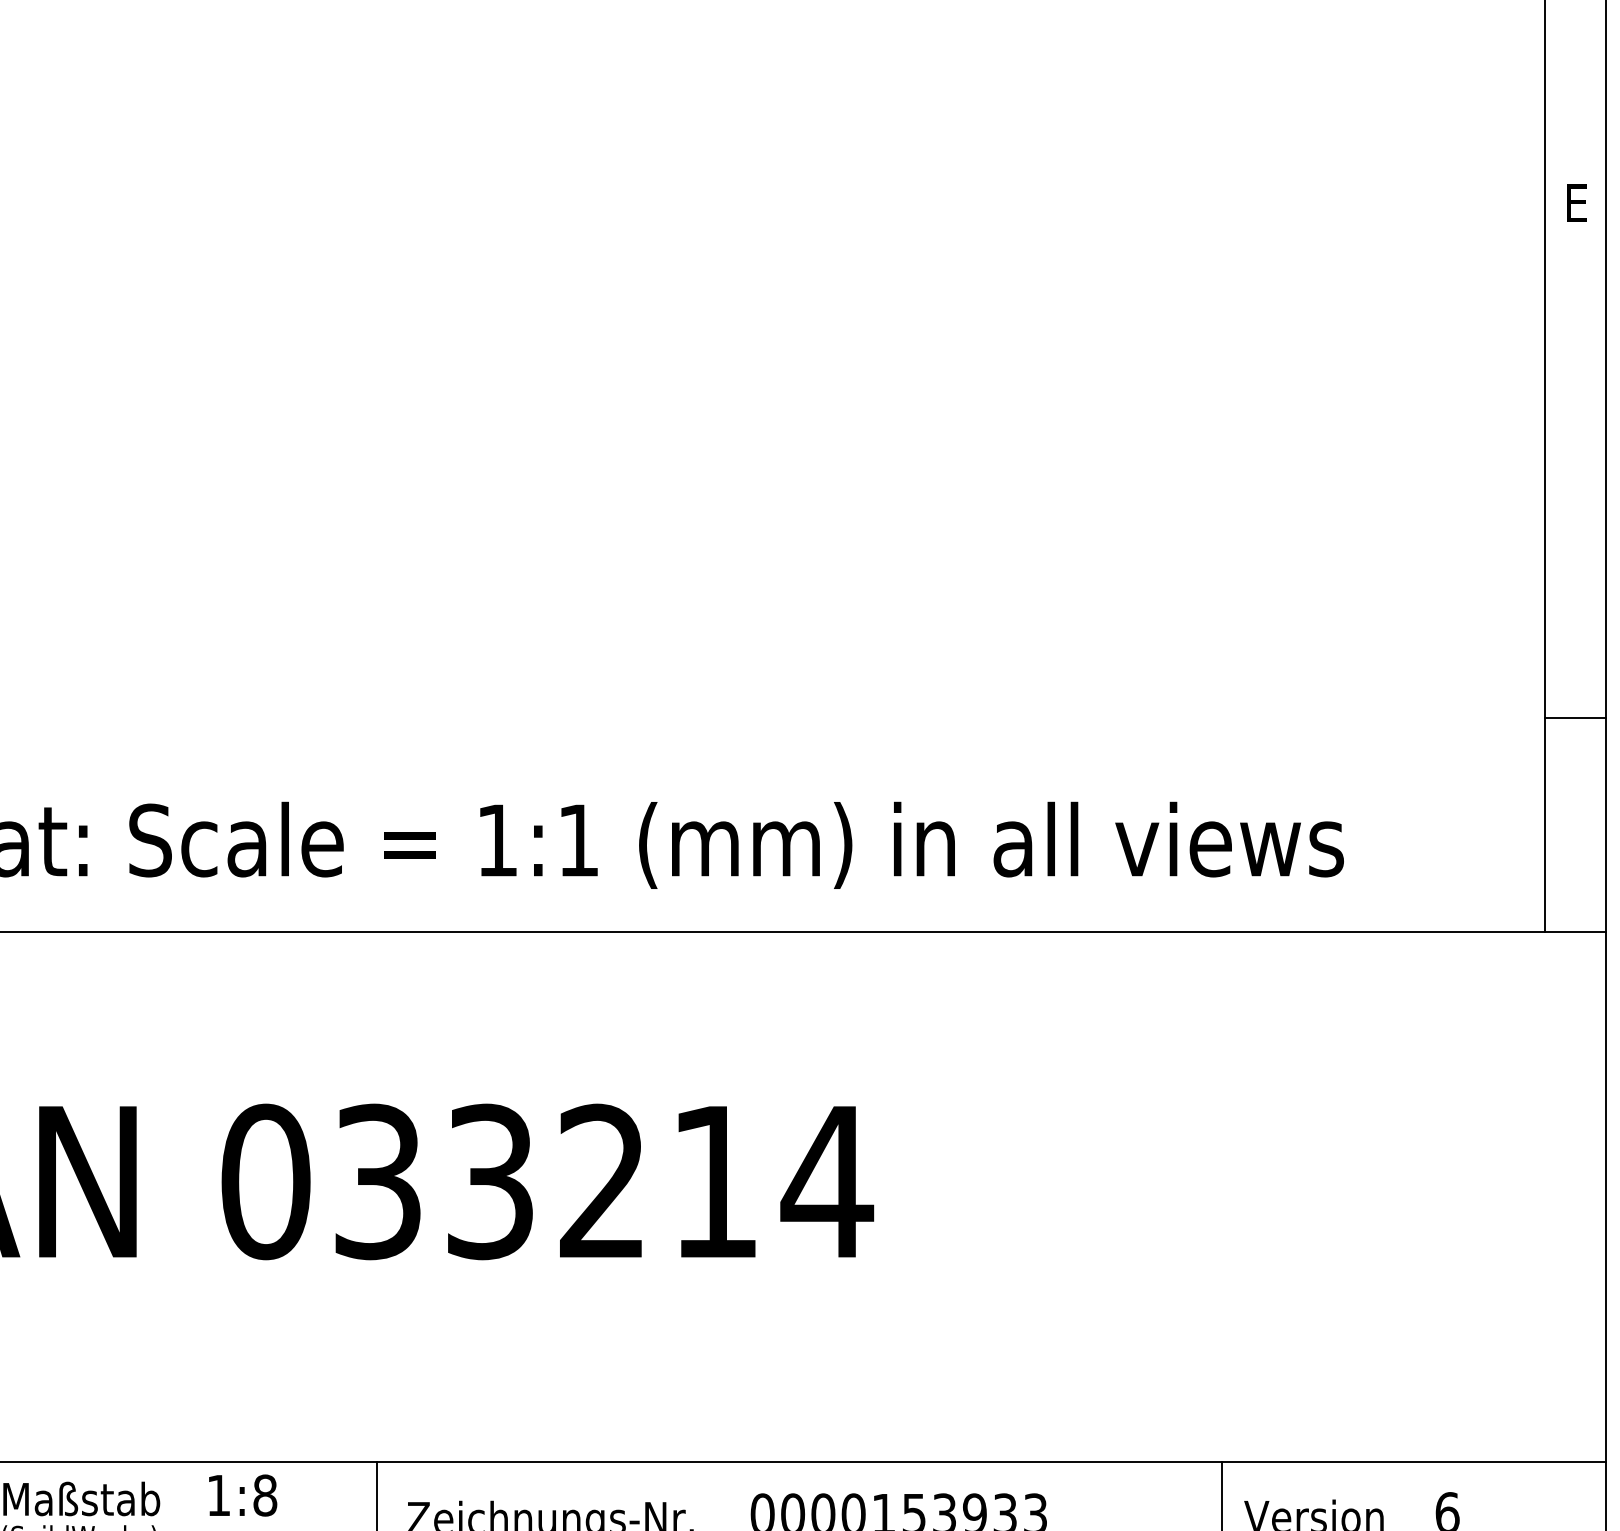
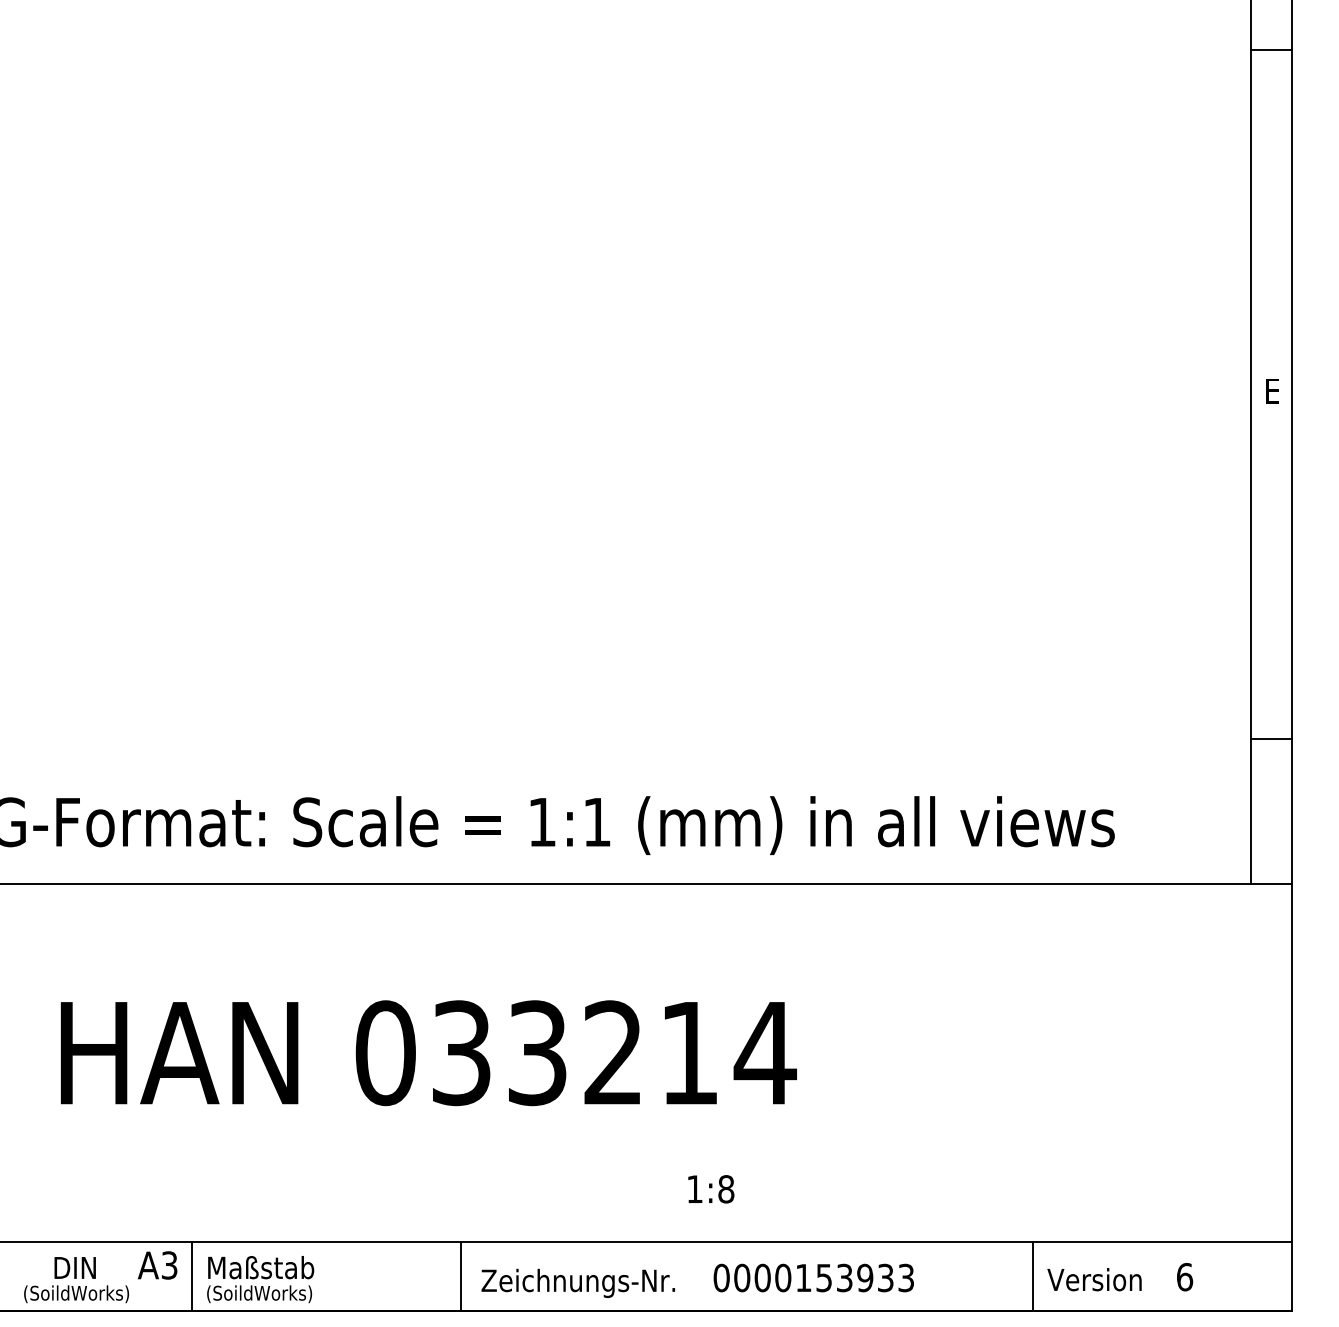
text: (243, 1495) -> (711, 1189), moved

